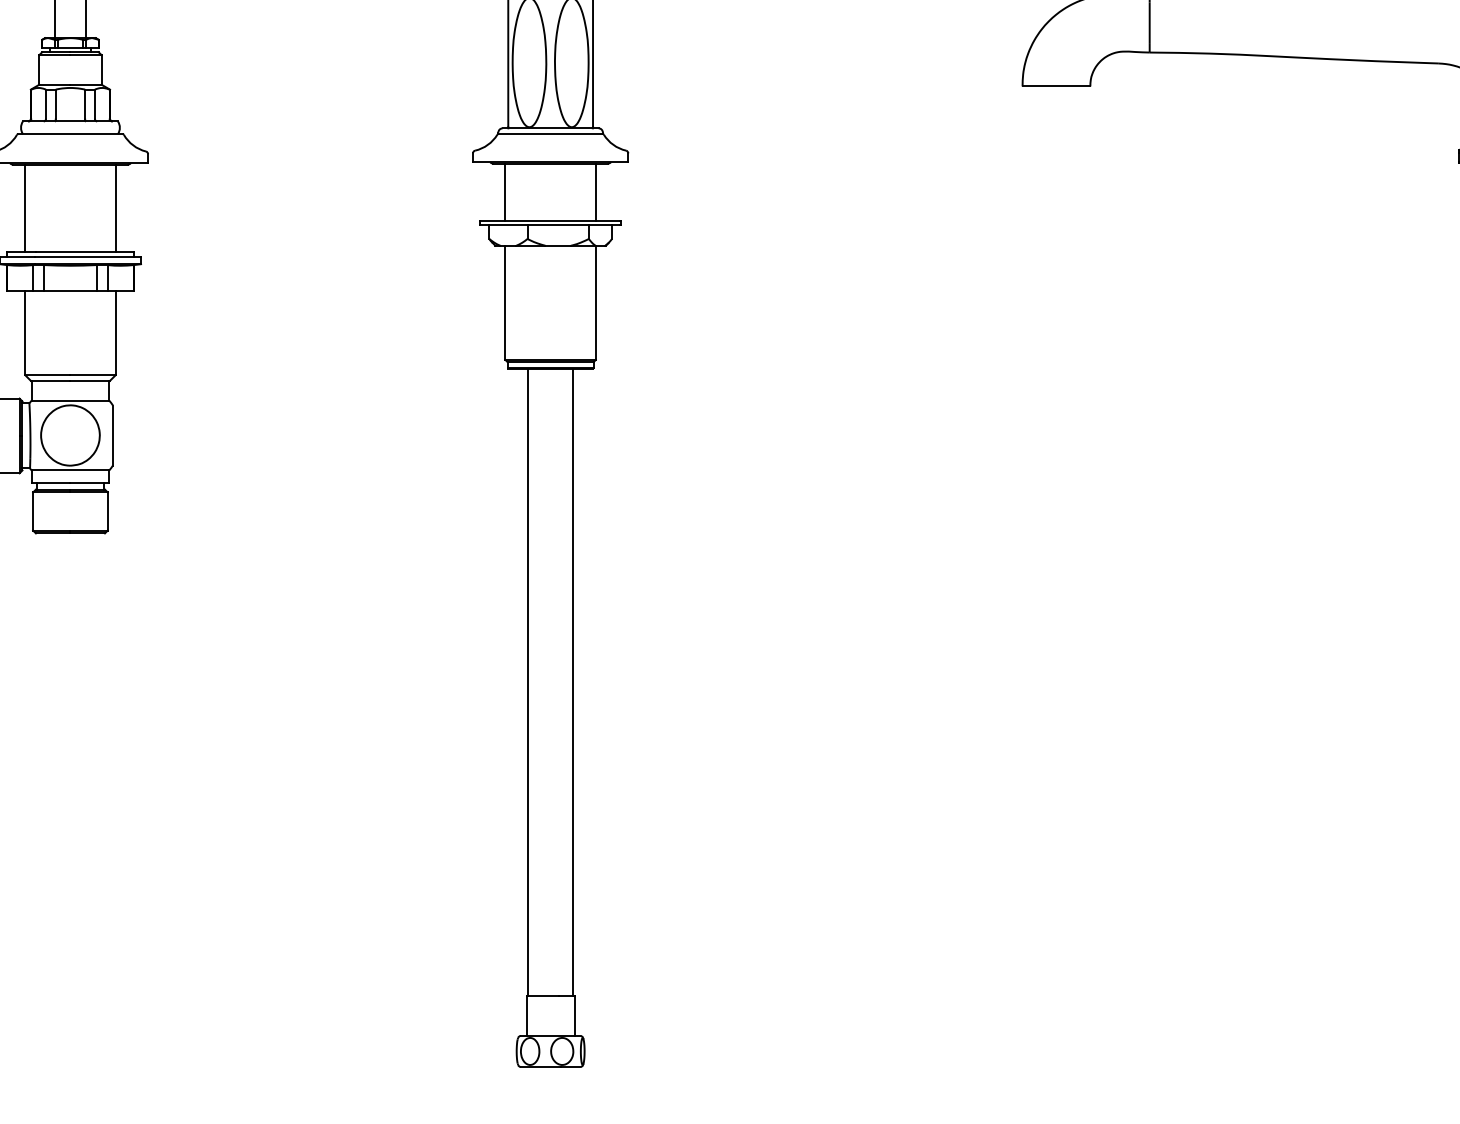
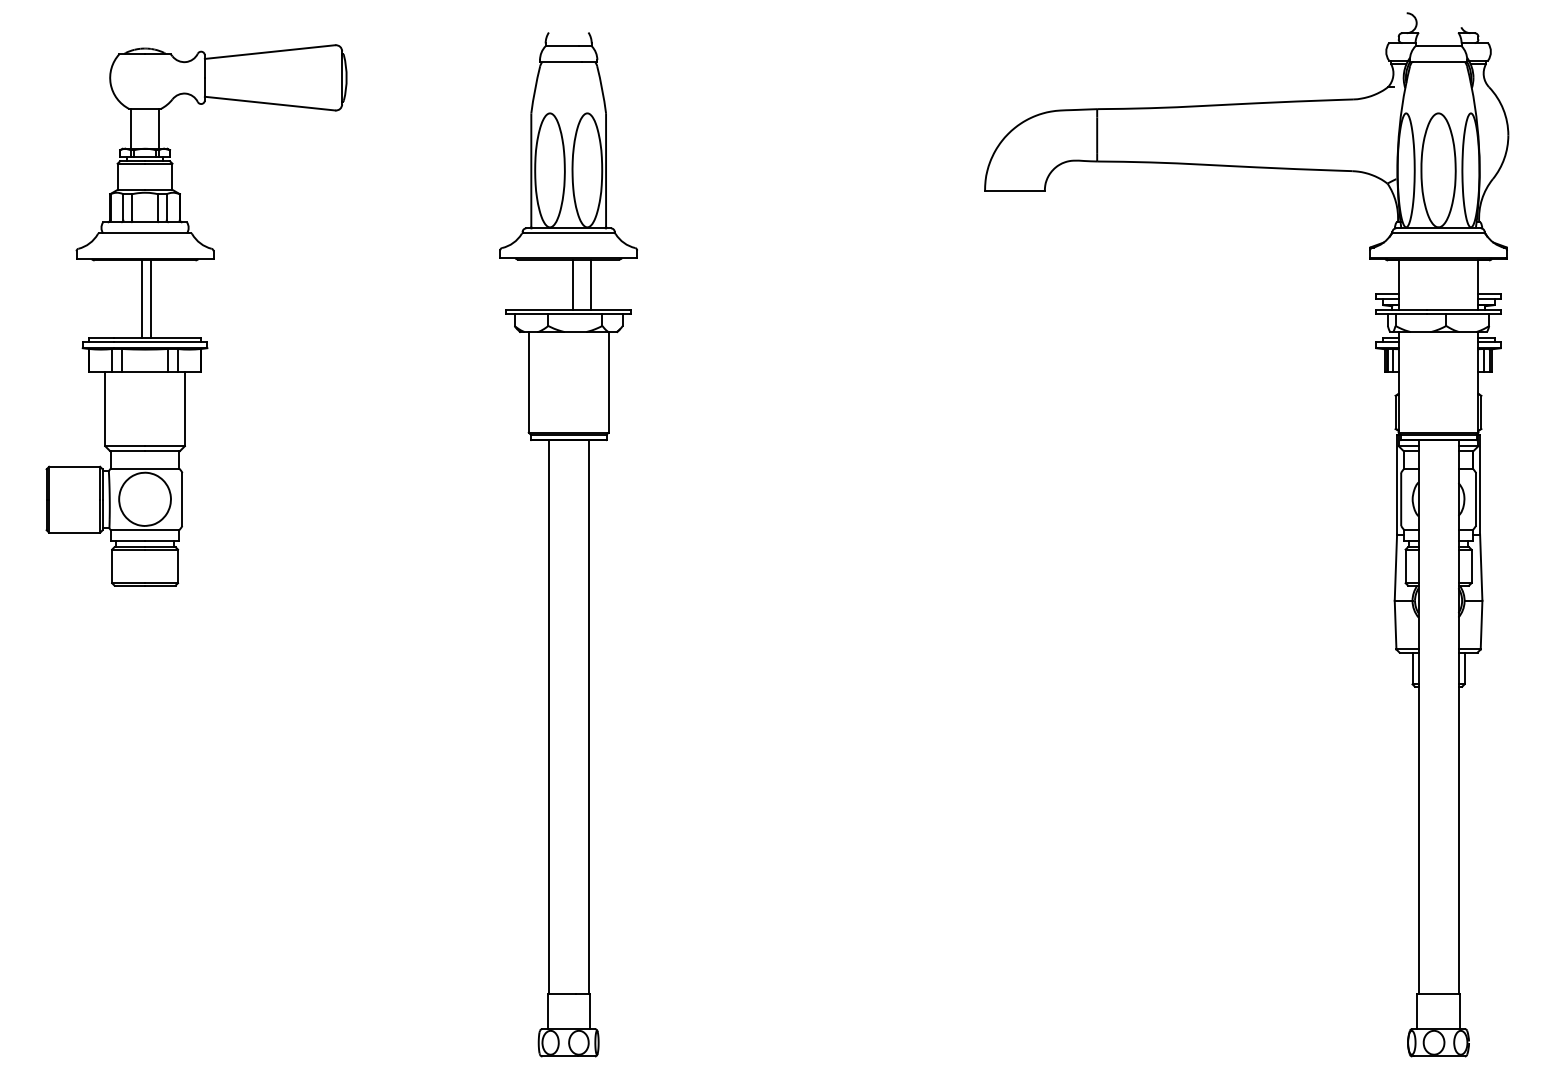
line: (505, 191) -> (590, 284), moved
line: (595, 191) -> (572, 284), moved
line: (25, 207) -> (151, 298), moved
line: (115, 207) -> (141, 298), moved

